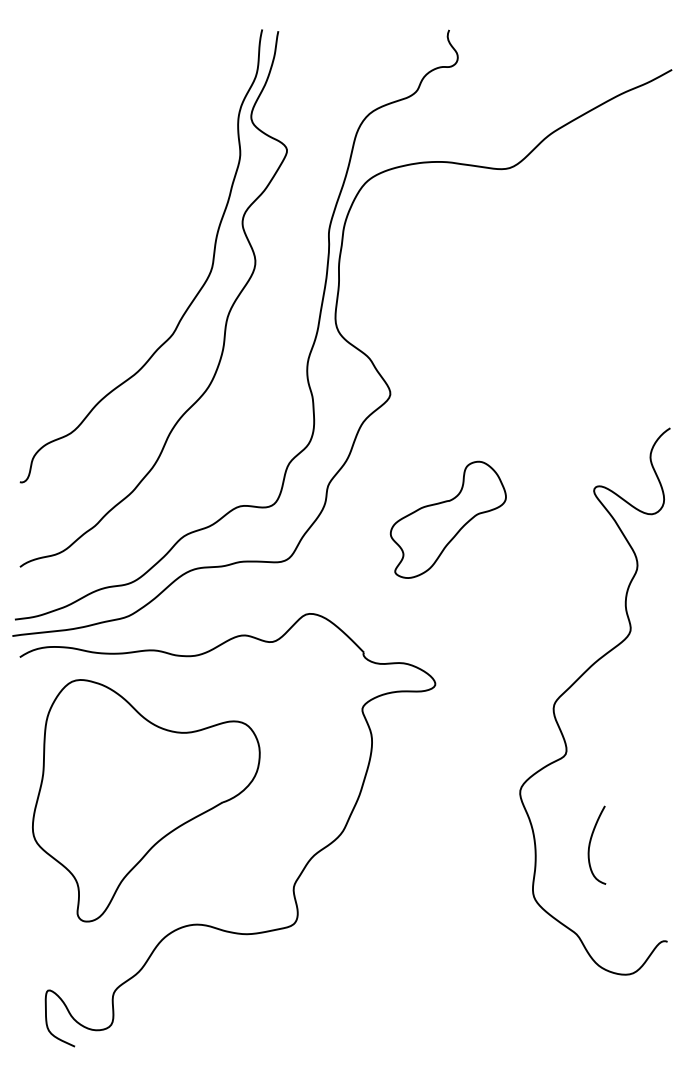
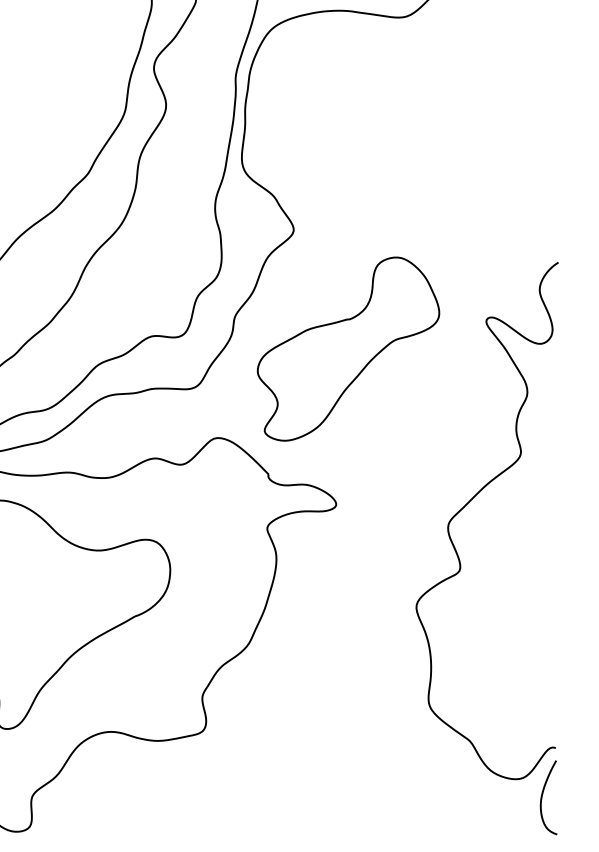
part: (448, 519) -> (348, 348), size x1.67
curve: (591, 841) -> (543, 794), moved

